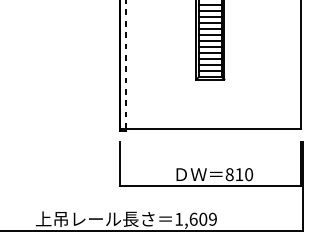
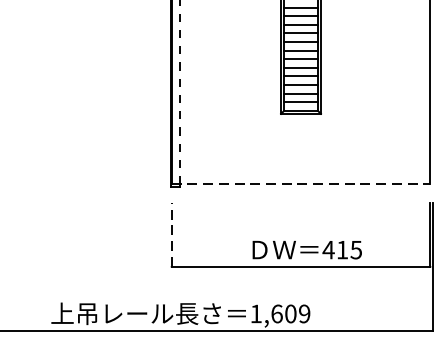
line: (210, 128) -> (301, 184), solid -> dashed
line: (119, 163) -> (171, 234), solid -> dashed
text: (239, 174) -> (342, 249), 810 -> 415

